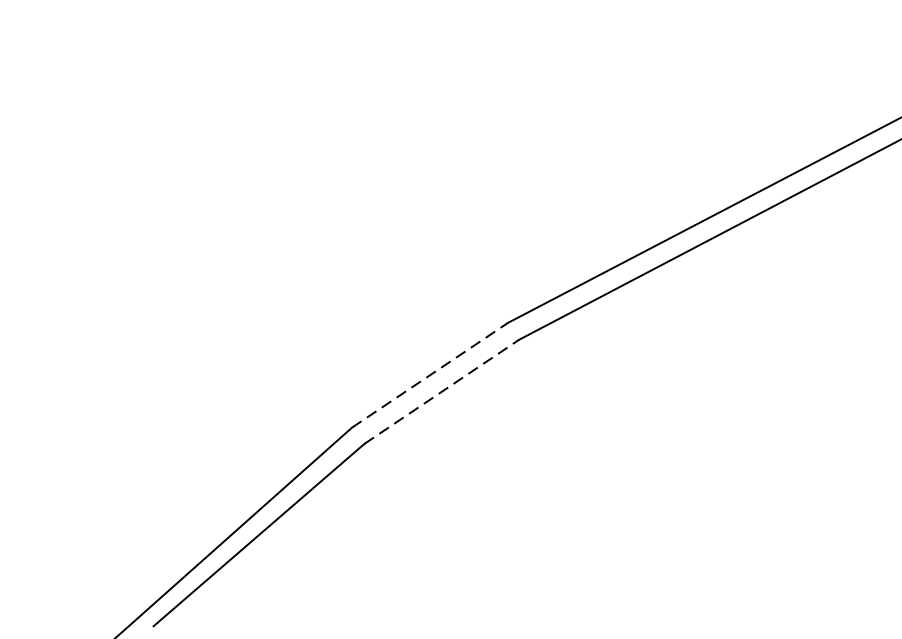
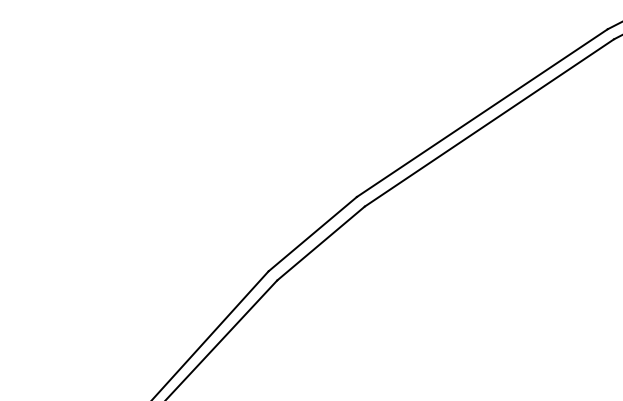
line: (429, 375) -> (312, 234), dashed -> solid
line: (442, 391) -> (321, 243), dashed -> solid

